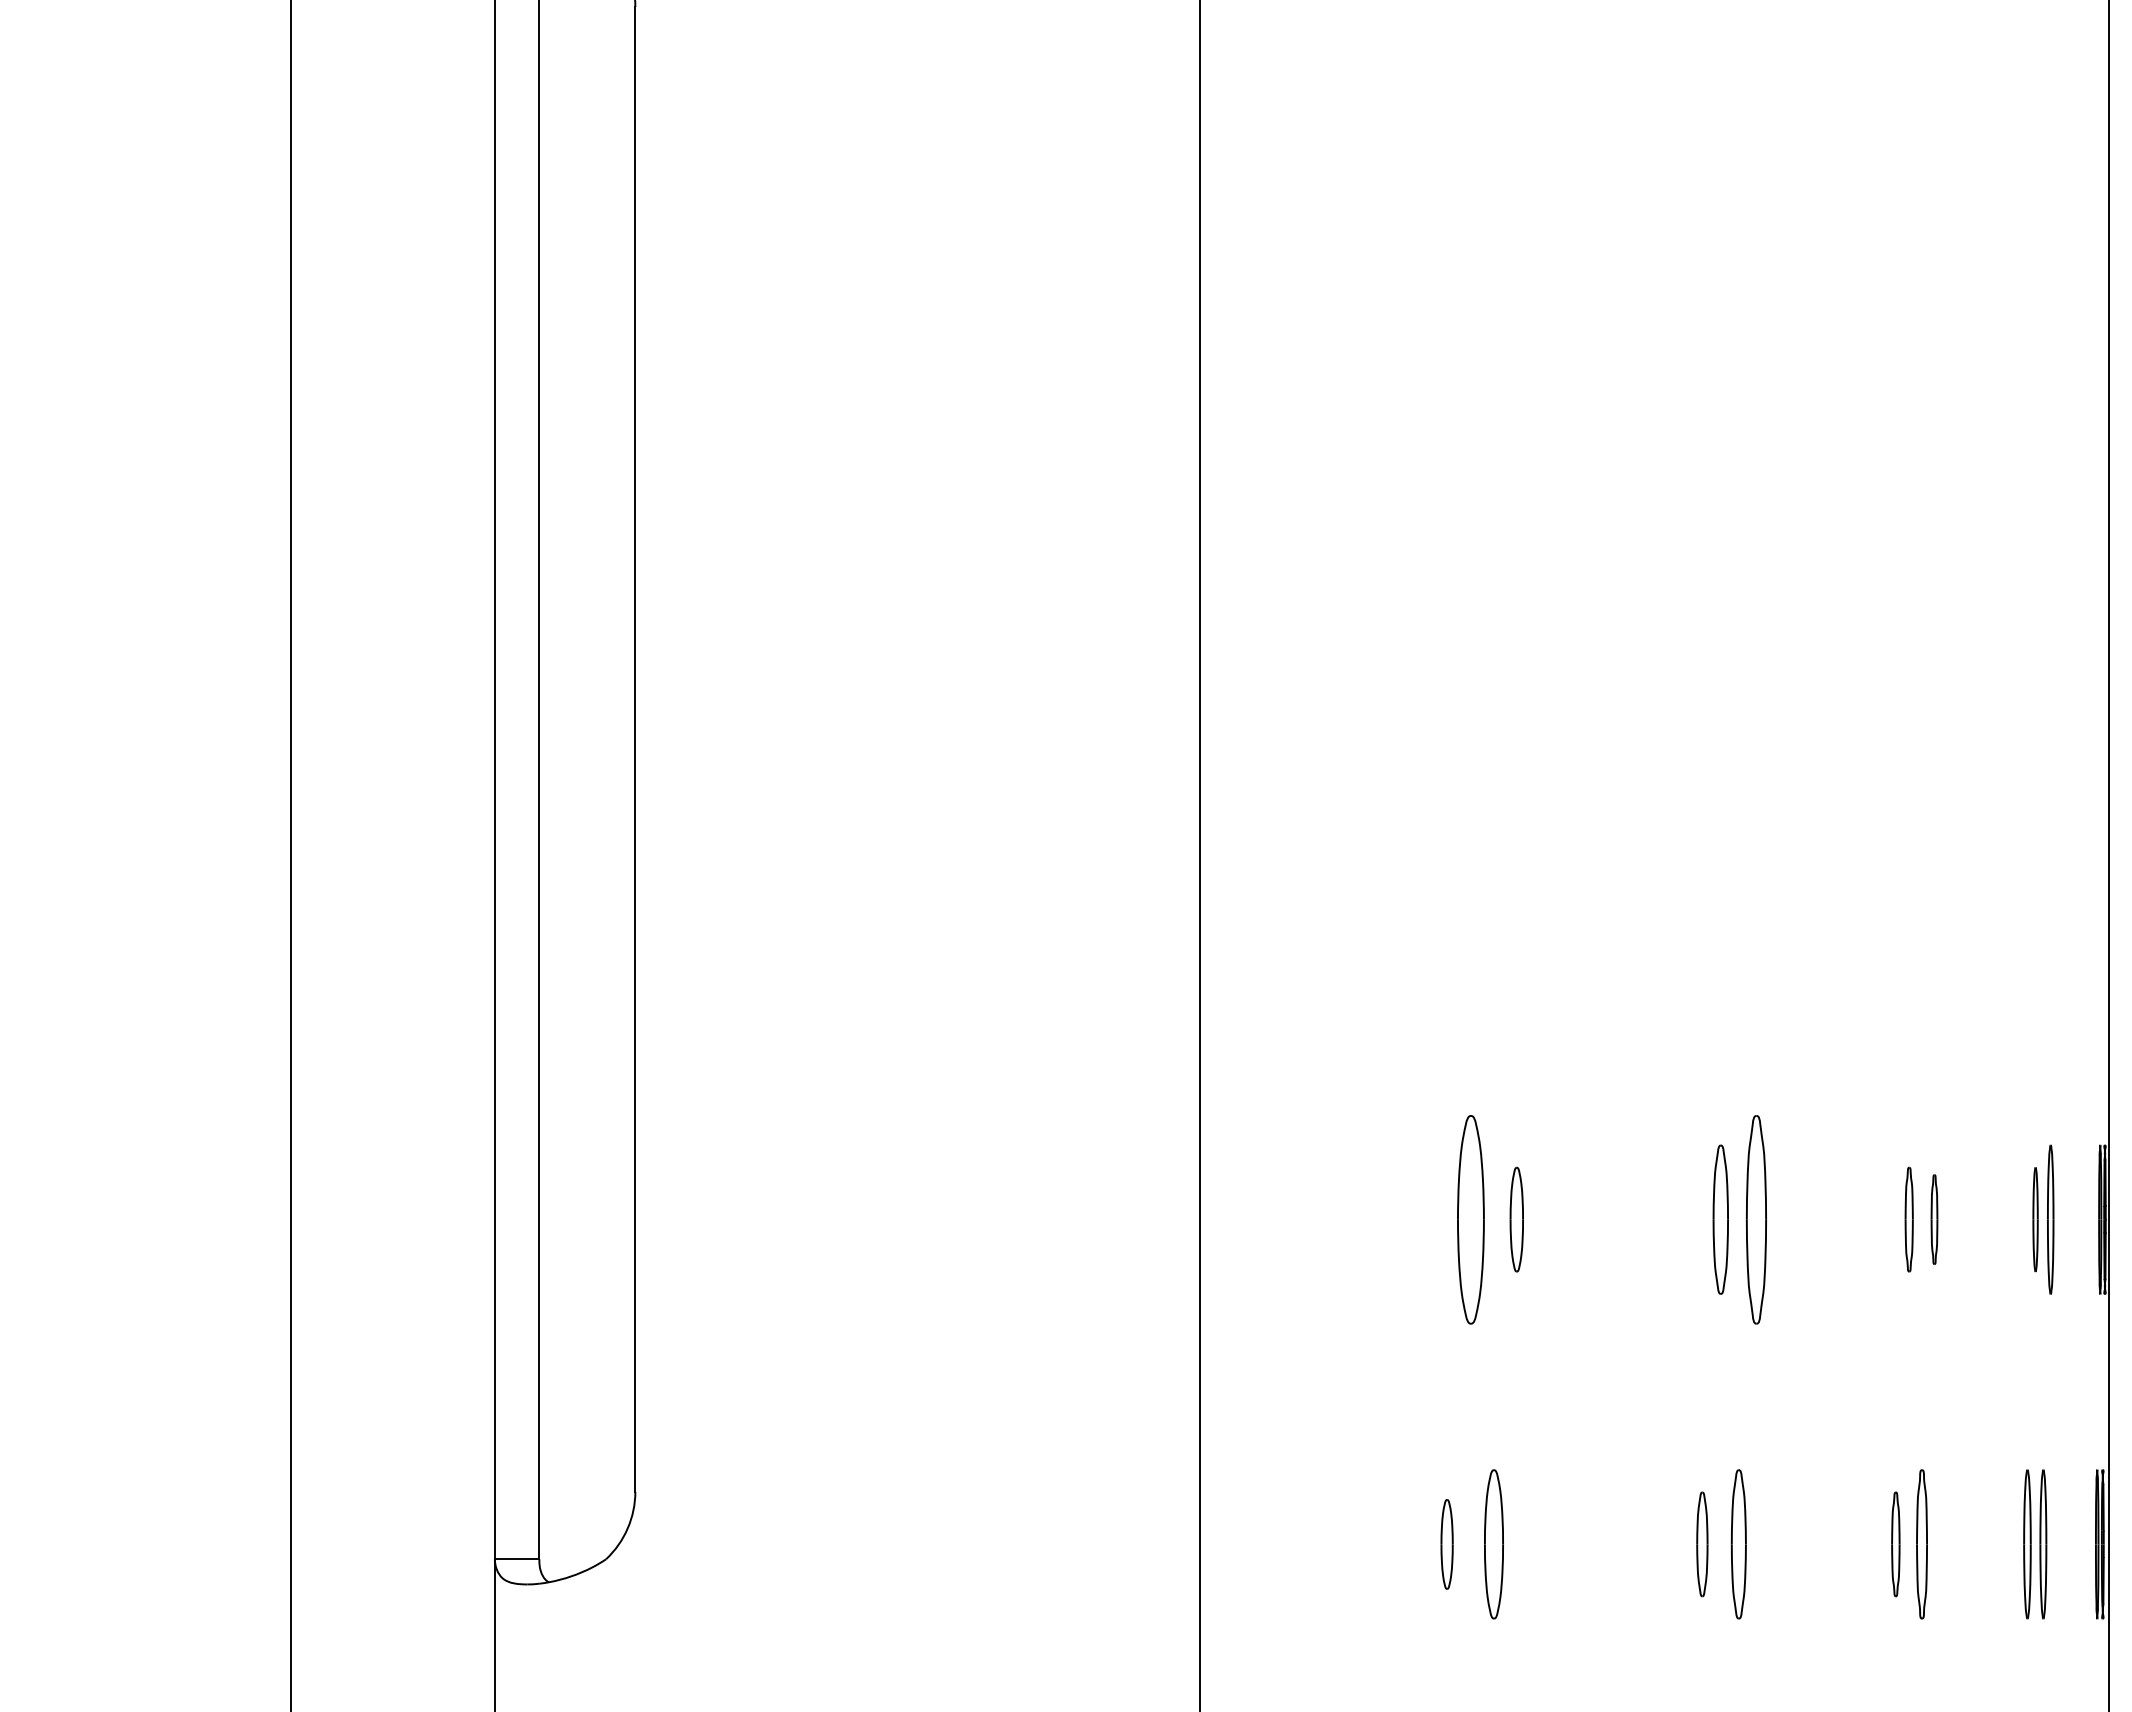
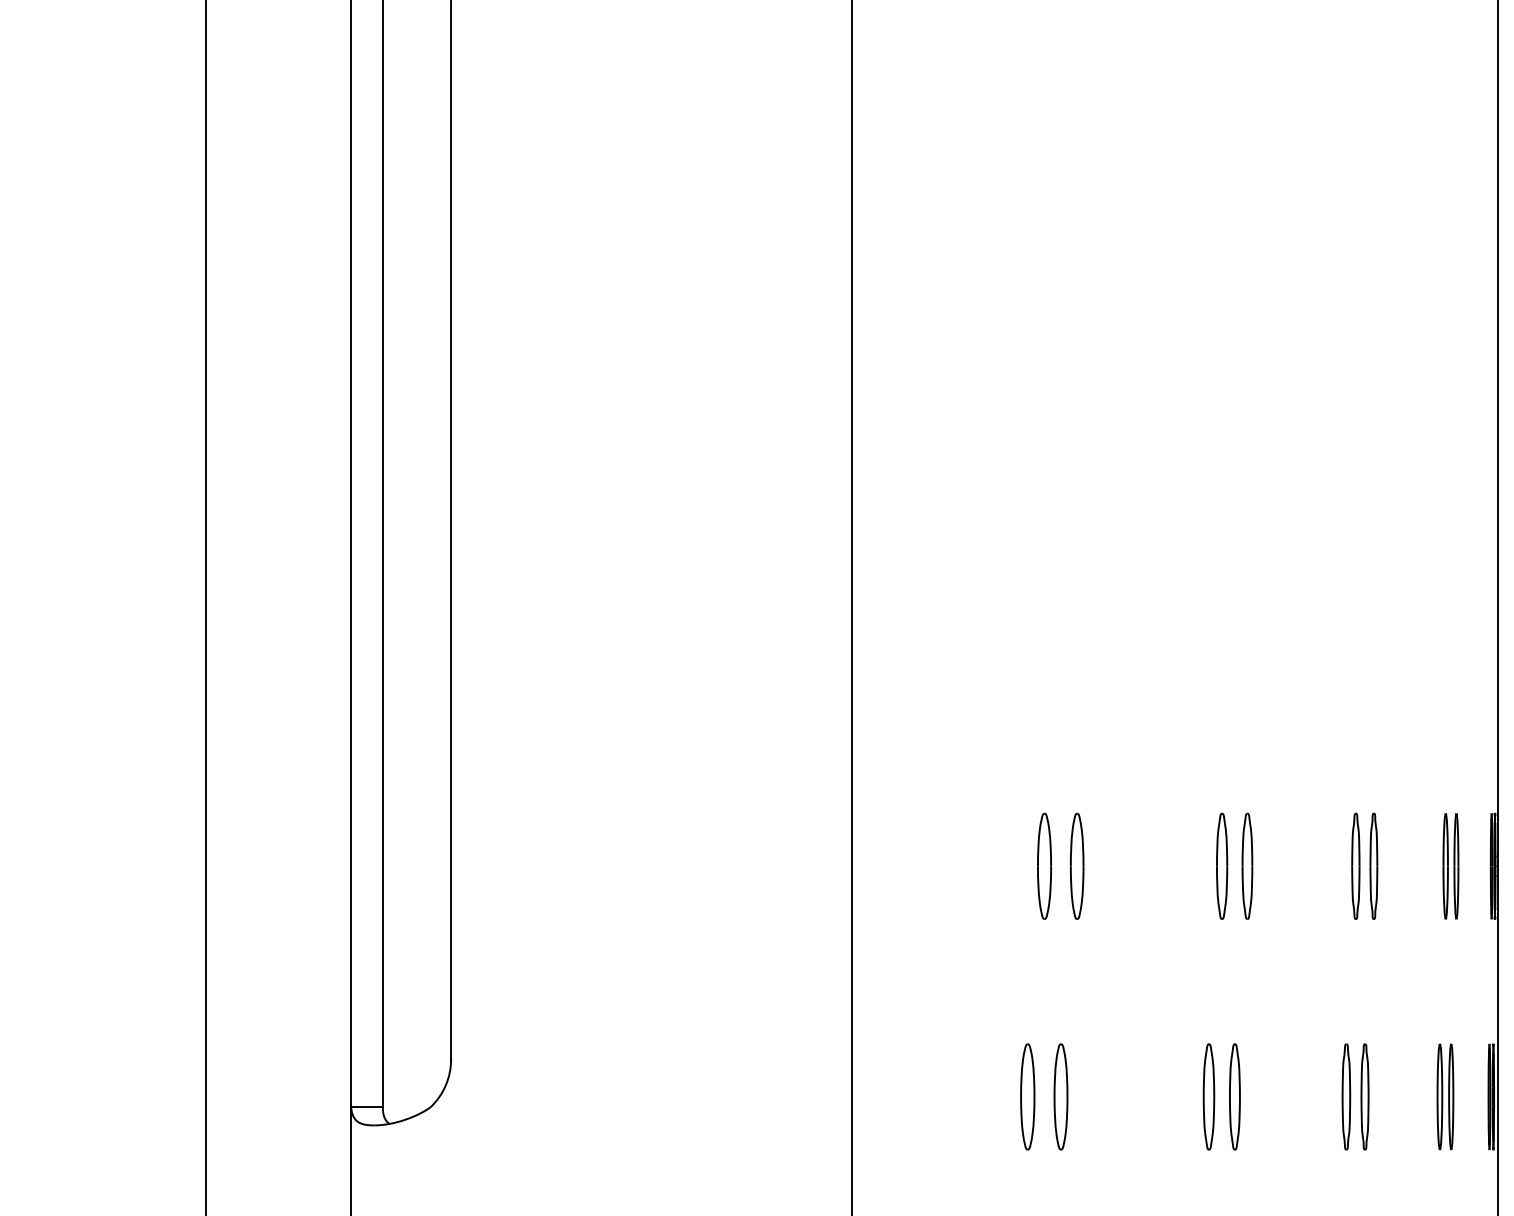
part: (1470, 1219) -> (1044, 866), size x0.71
part: (1516, 1219) -> (1076, 866), size x1.43
part: (1756, 1219) -> (1247, 866), size x0.71
part: (1909, 1219) -> (1356, 866), size x1.43
part: (1934, 1219) -> (1373, 866), size x1.67
part: (2035, 1219) -> (1445, 866), size x1.43
part: (1446, 1544) -> (1027, 1097), size x1.67
part: (1702, 1544) -> (1209, 1097), size x1.43
part: (1895, 1544) -> (1346, 1097), size x1.43

